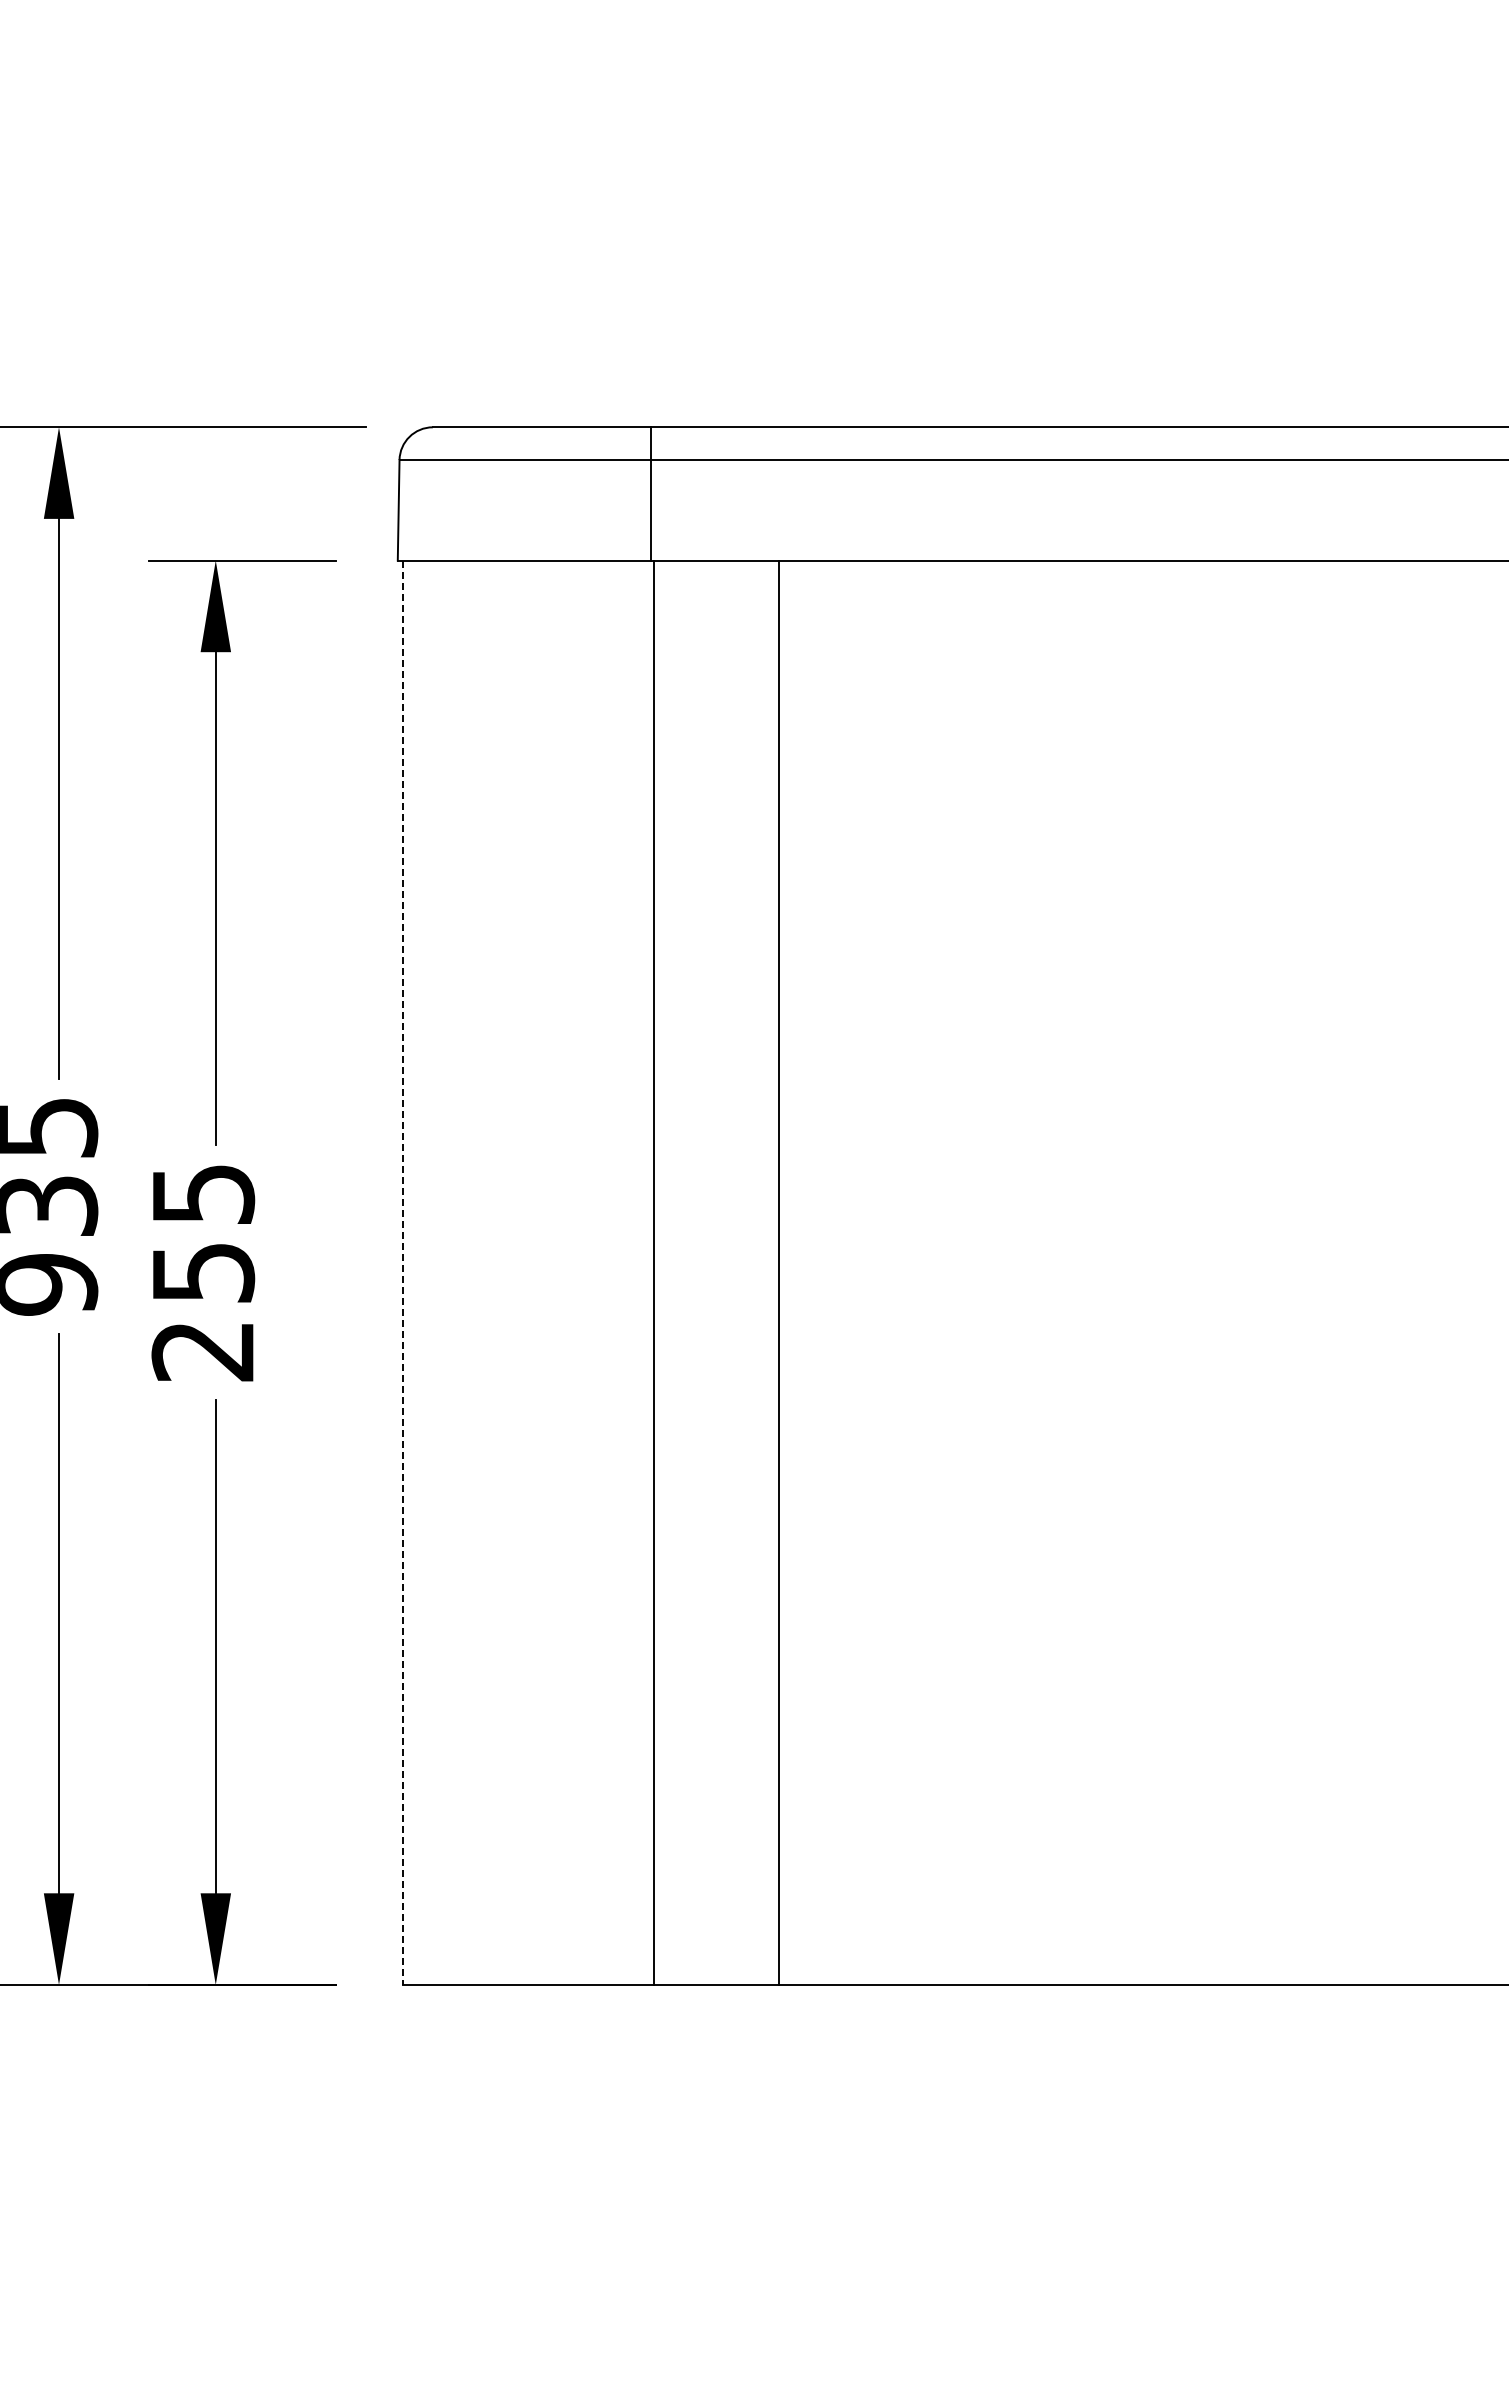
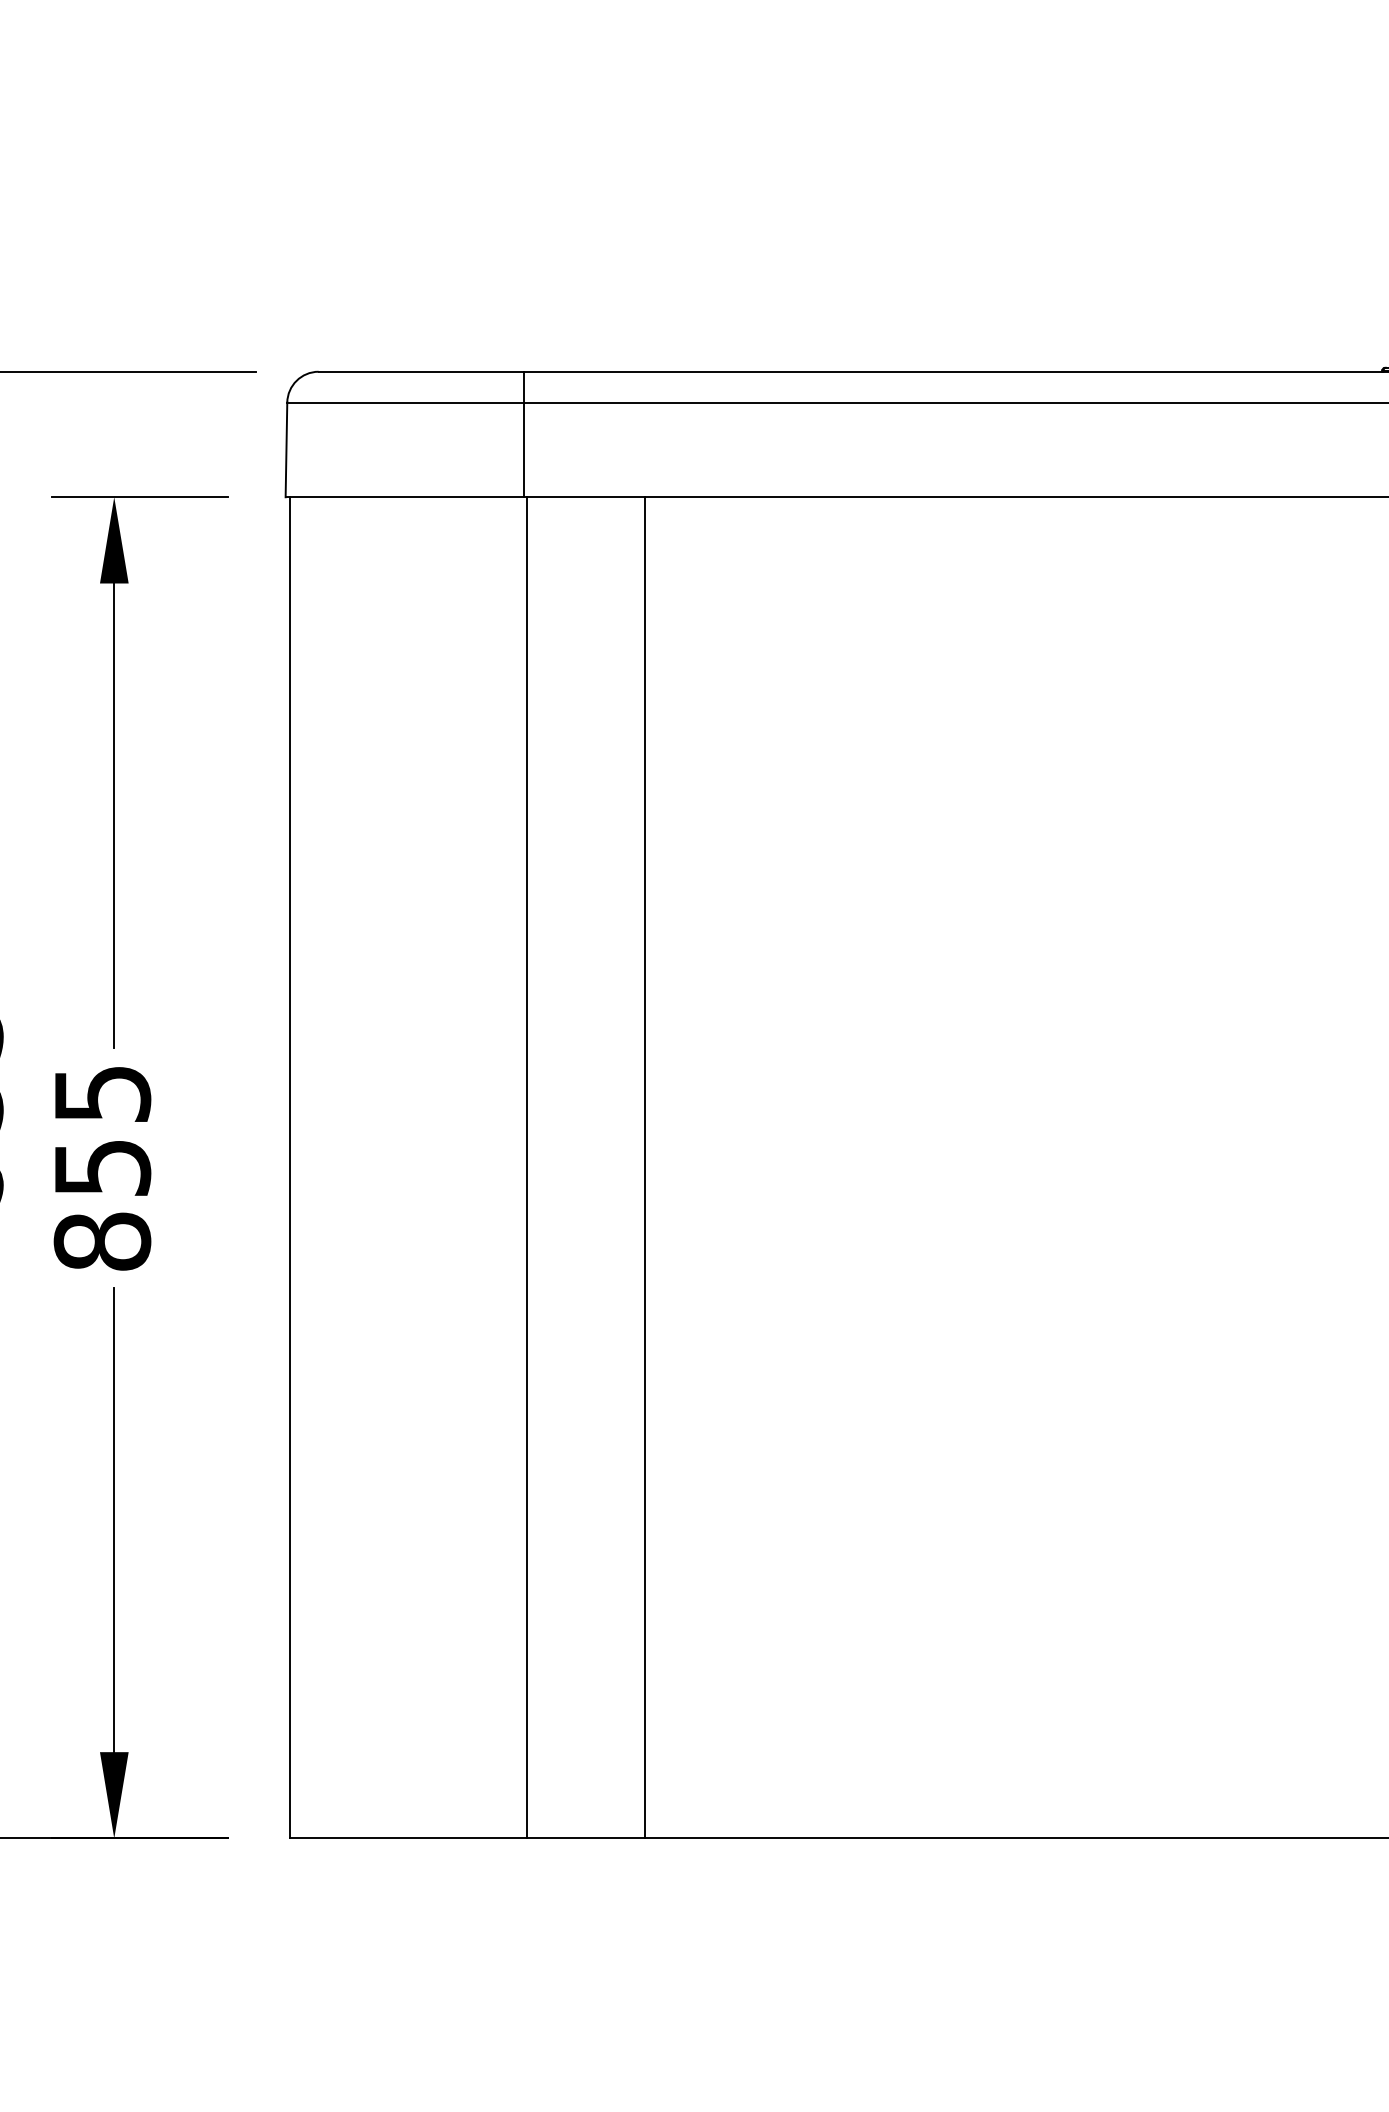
line: (402, 1273) -> (290, 1168), dashed -> solid
text: (203, 1350) -> (102, 1241), 255 -> 855

